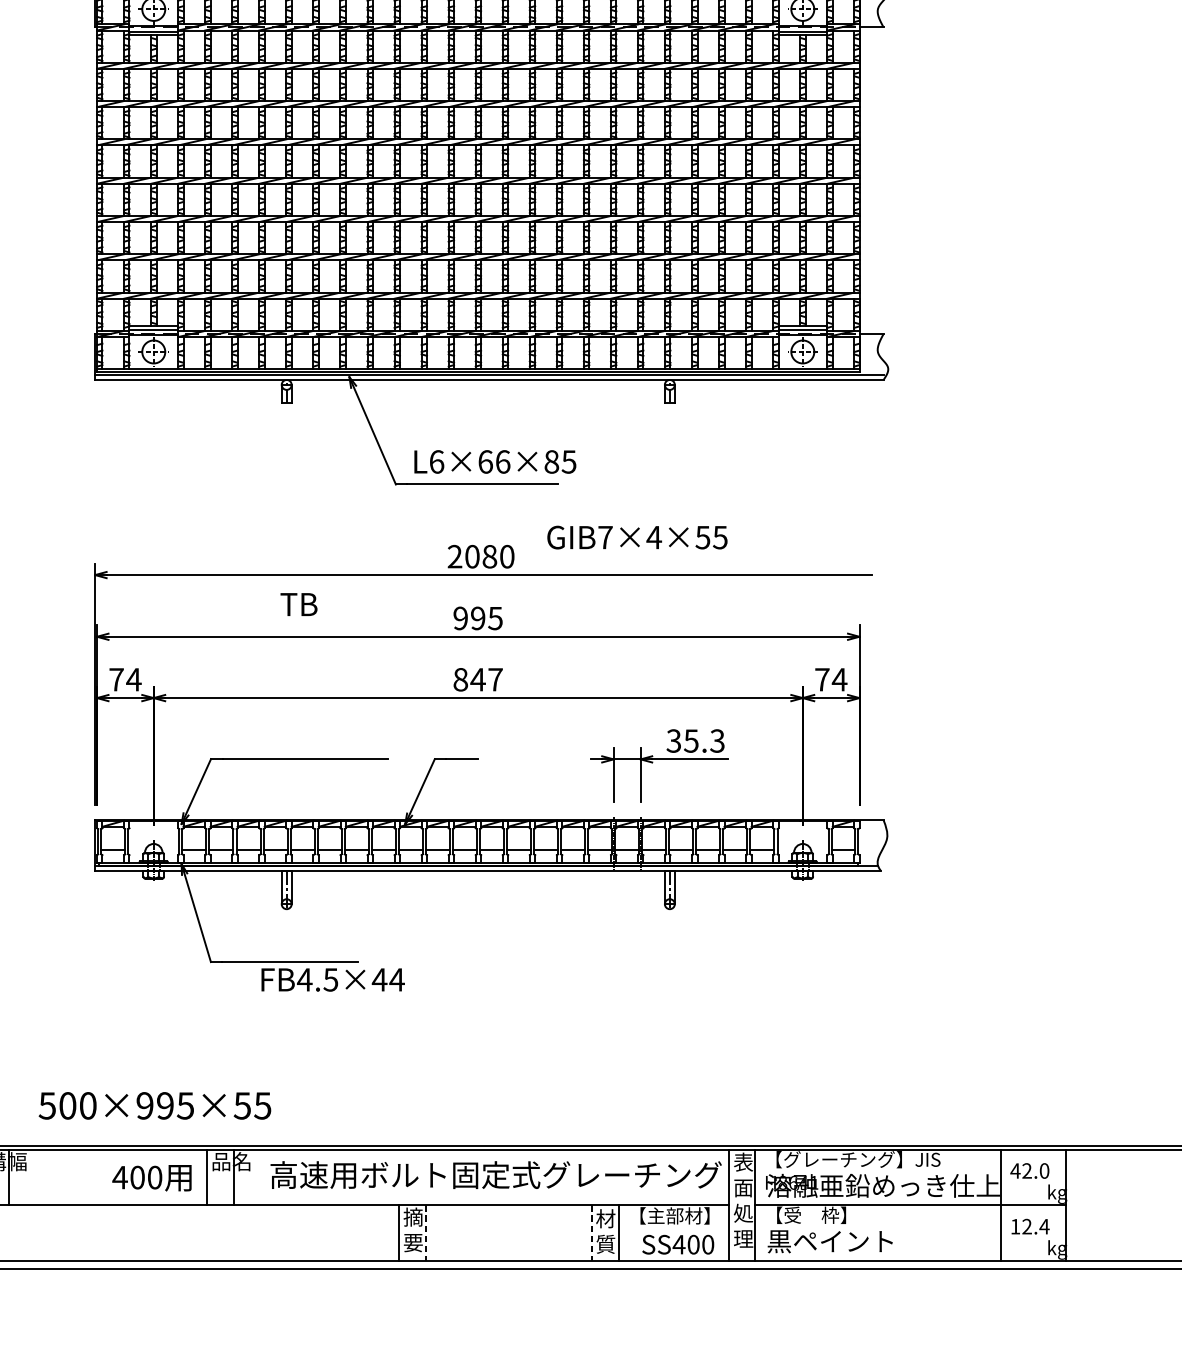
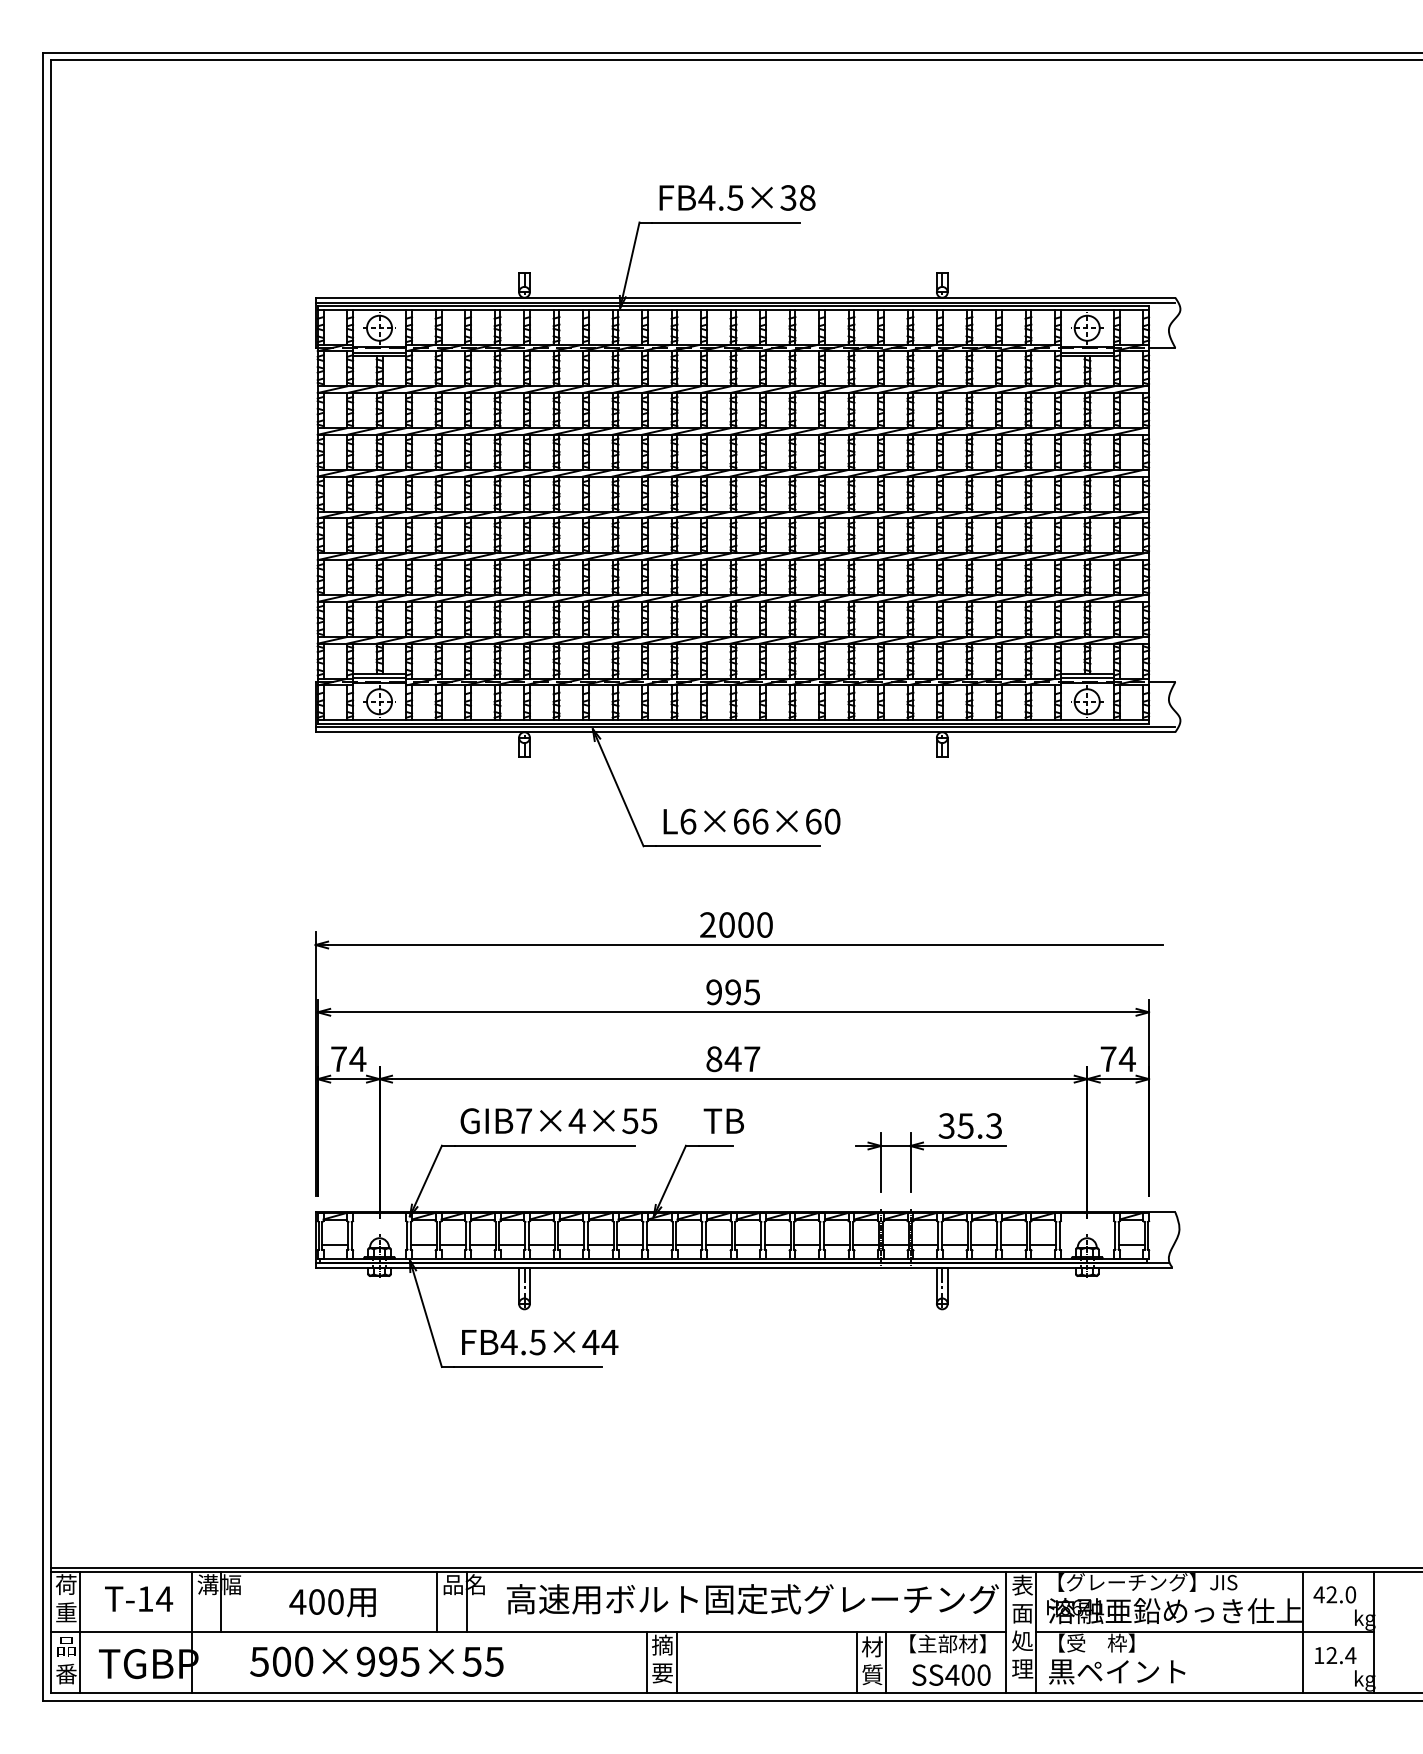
text: (560, 461) -> (822, 821), L6×66×85 -> L6×66×60
text: (637, 537) -> (558, 1121), moved
text: (489, 556) -> (745, 924), 2080 -> 2000
text: (298, 603) -> (723, 1120), moved
text: (333, 979) -> (540, 1342), moved
text: (154, 1105) -> (376, 1661), moved
text: (151, 1178) -> (332, 1602), moved
line: (426, 1233) -> (676, 1663), dashed -> solid
line: (592, 1233) -> (857, 1663), dashed -> solid

